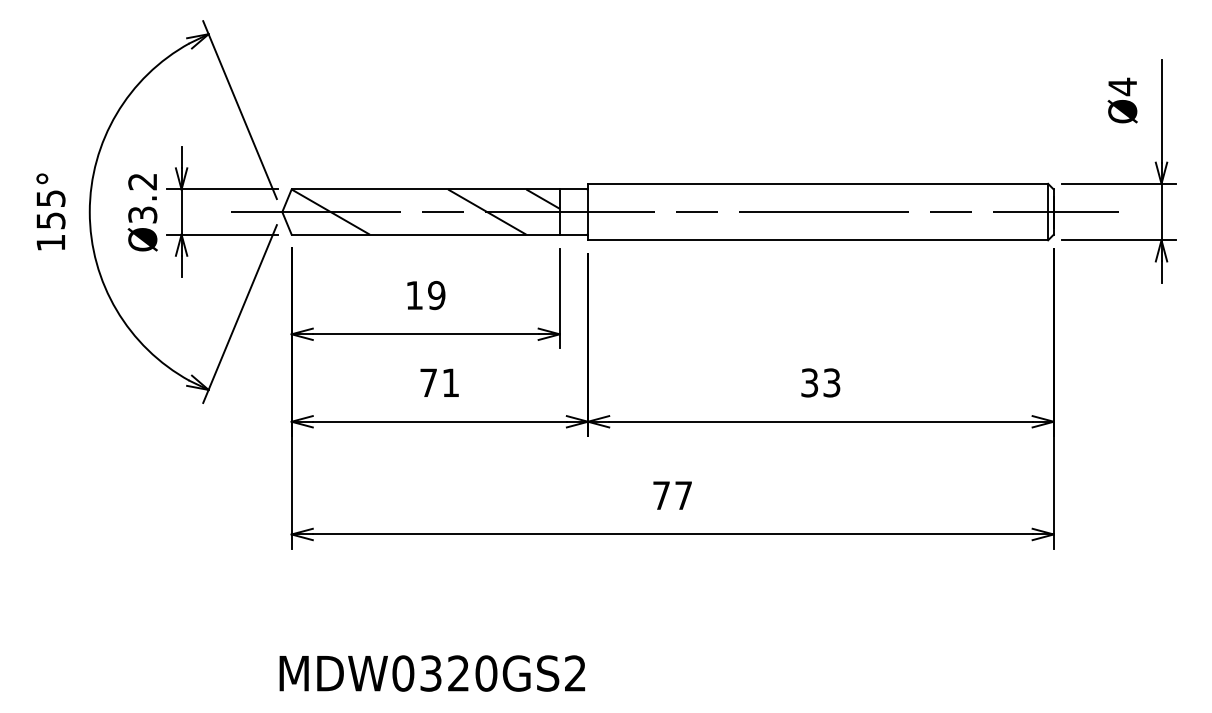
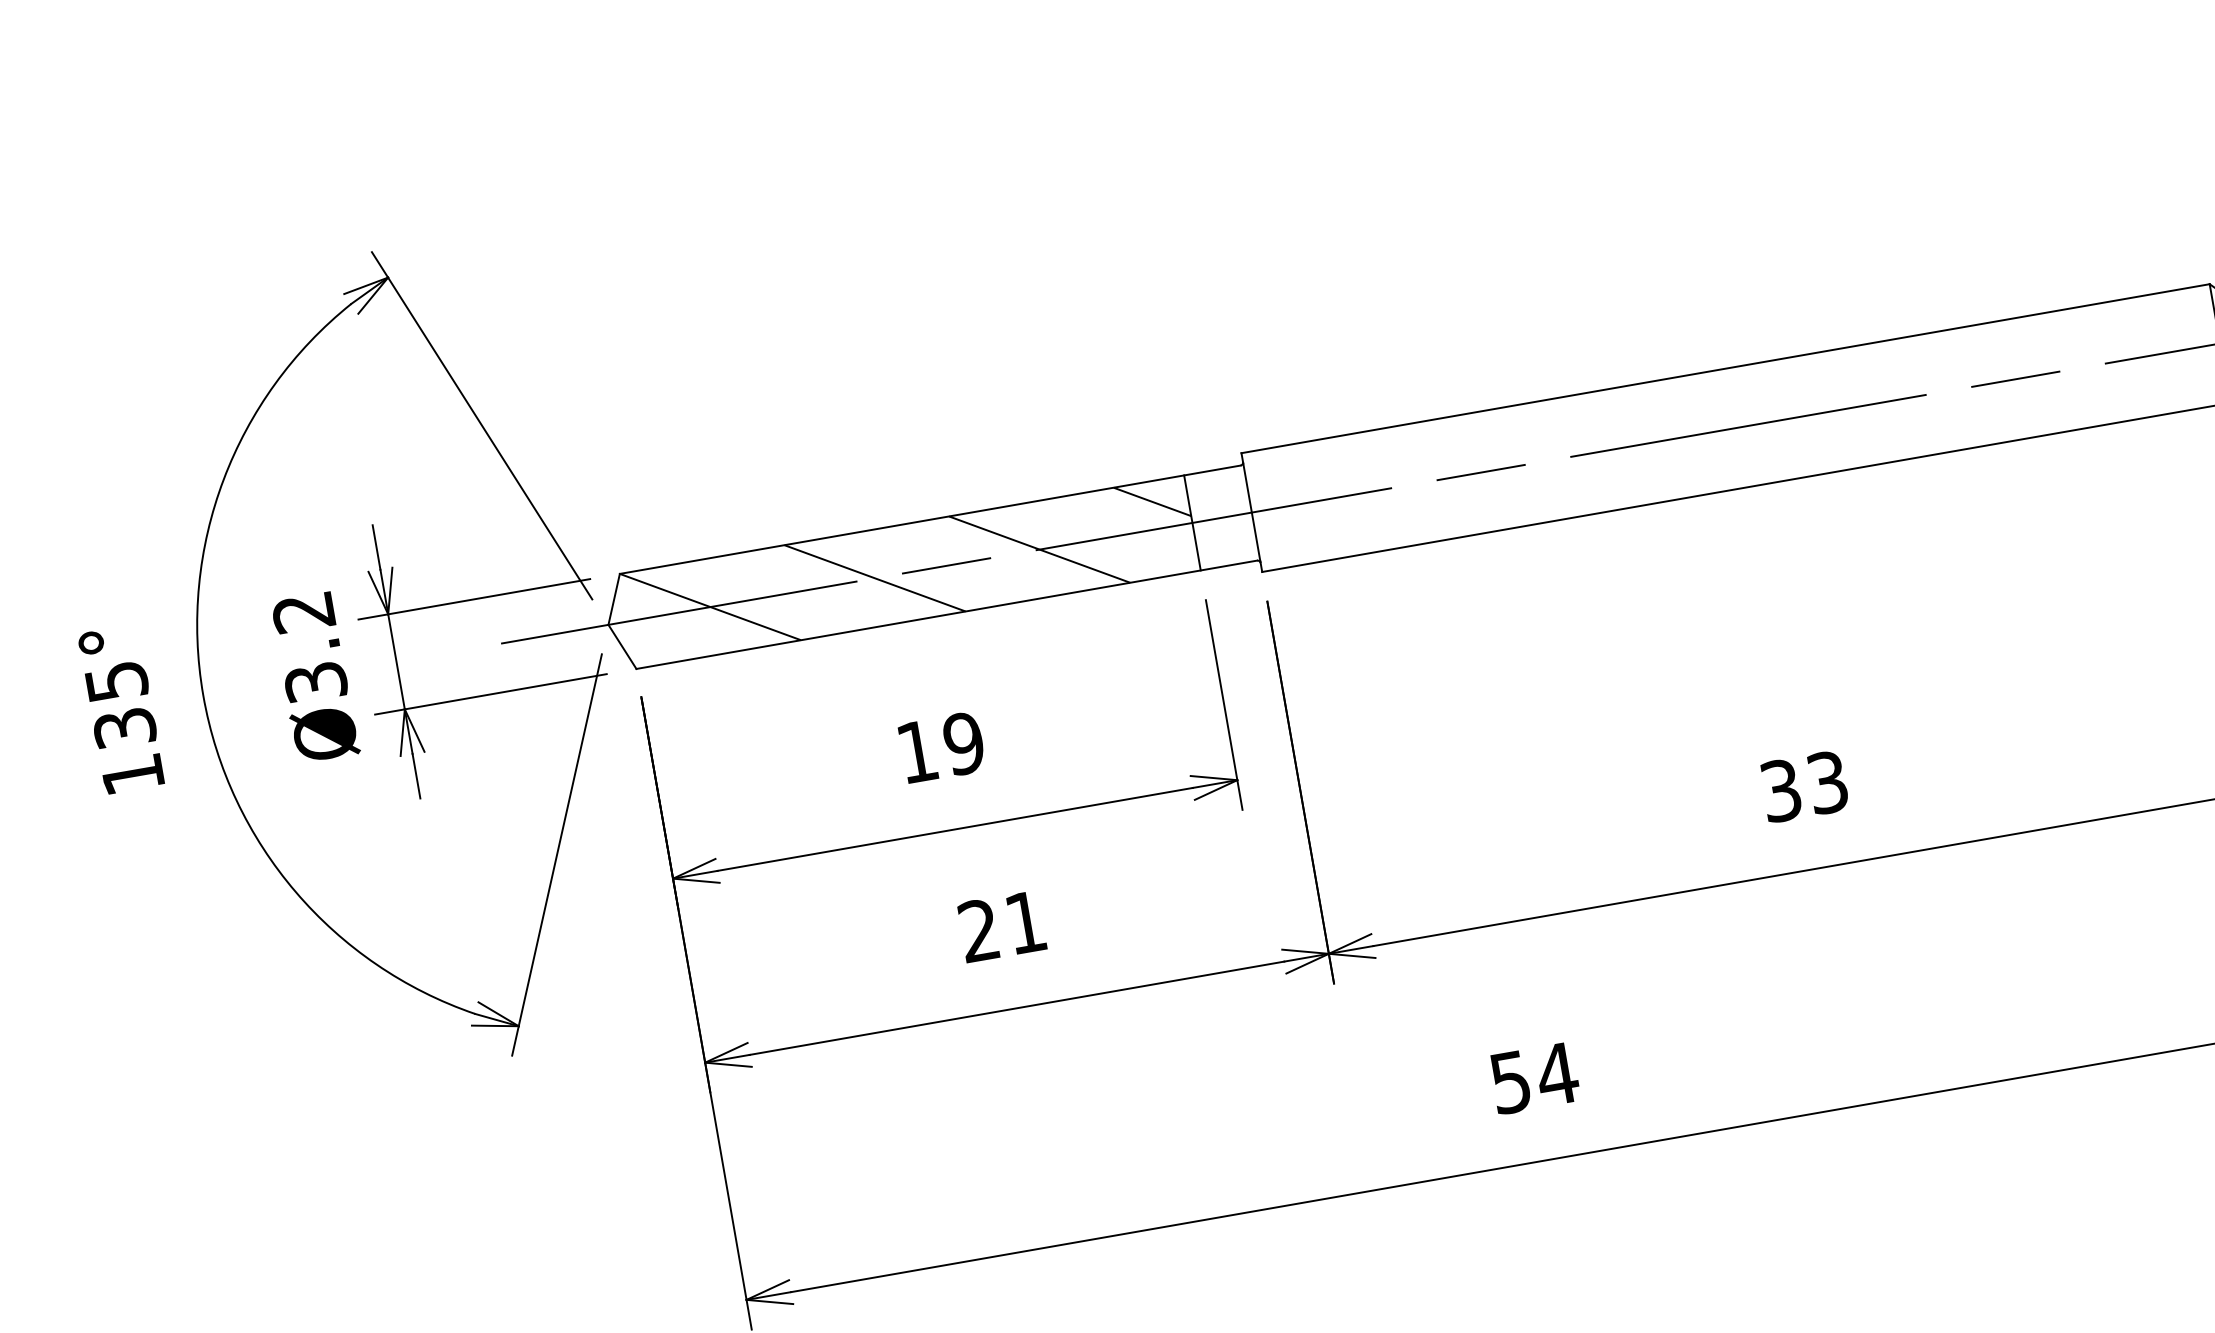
line: (408, 211) -> (873, 577), added
text: (50, 220) -> (123, 727), 155° -> 135°
text: (428, 382) -> (978, 929), 71 -> 21
text: (672, 495) -> (1533, 1077), 77 -> 54

